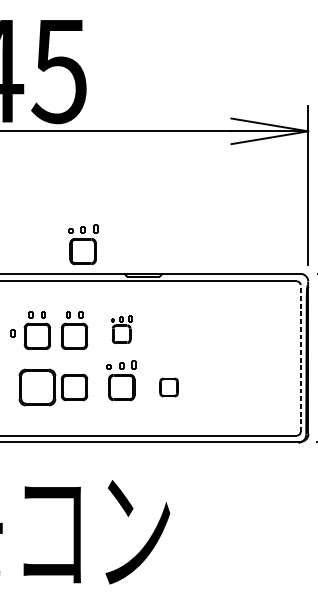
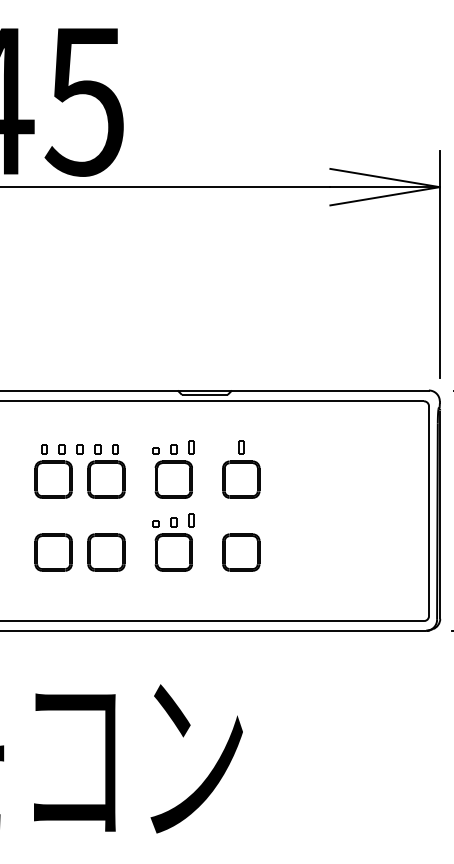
part: (82, 244) -> (118, 348), removed
part: (121, 329) -> (173, 469), size x1.43
part: (169, 329) -> (241, 469), added
part: (12, 333) -> (79, 449), moved
line: (300, 358) -> (429, 511), dashed -> solid
part: (37, 387) -> (53, 552), size x0.71
part: (169, 387) -> (241, 552), size x1.43

